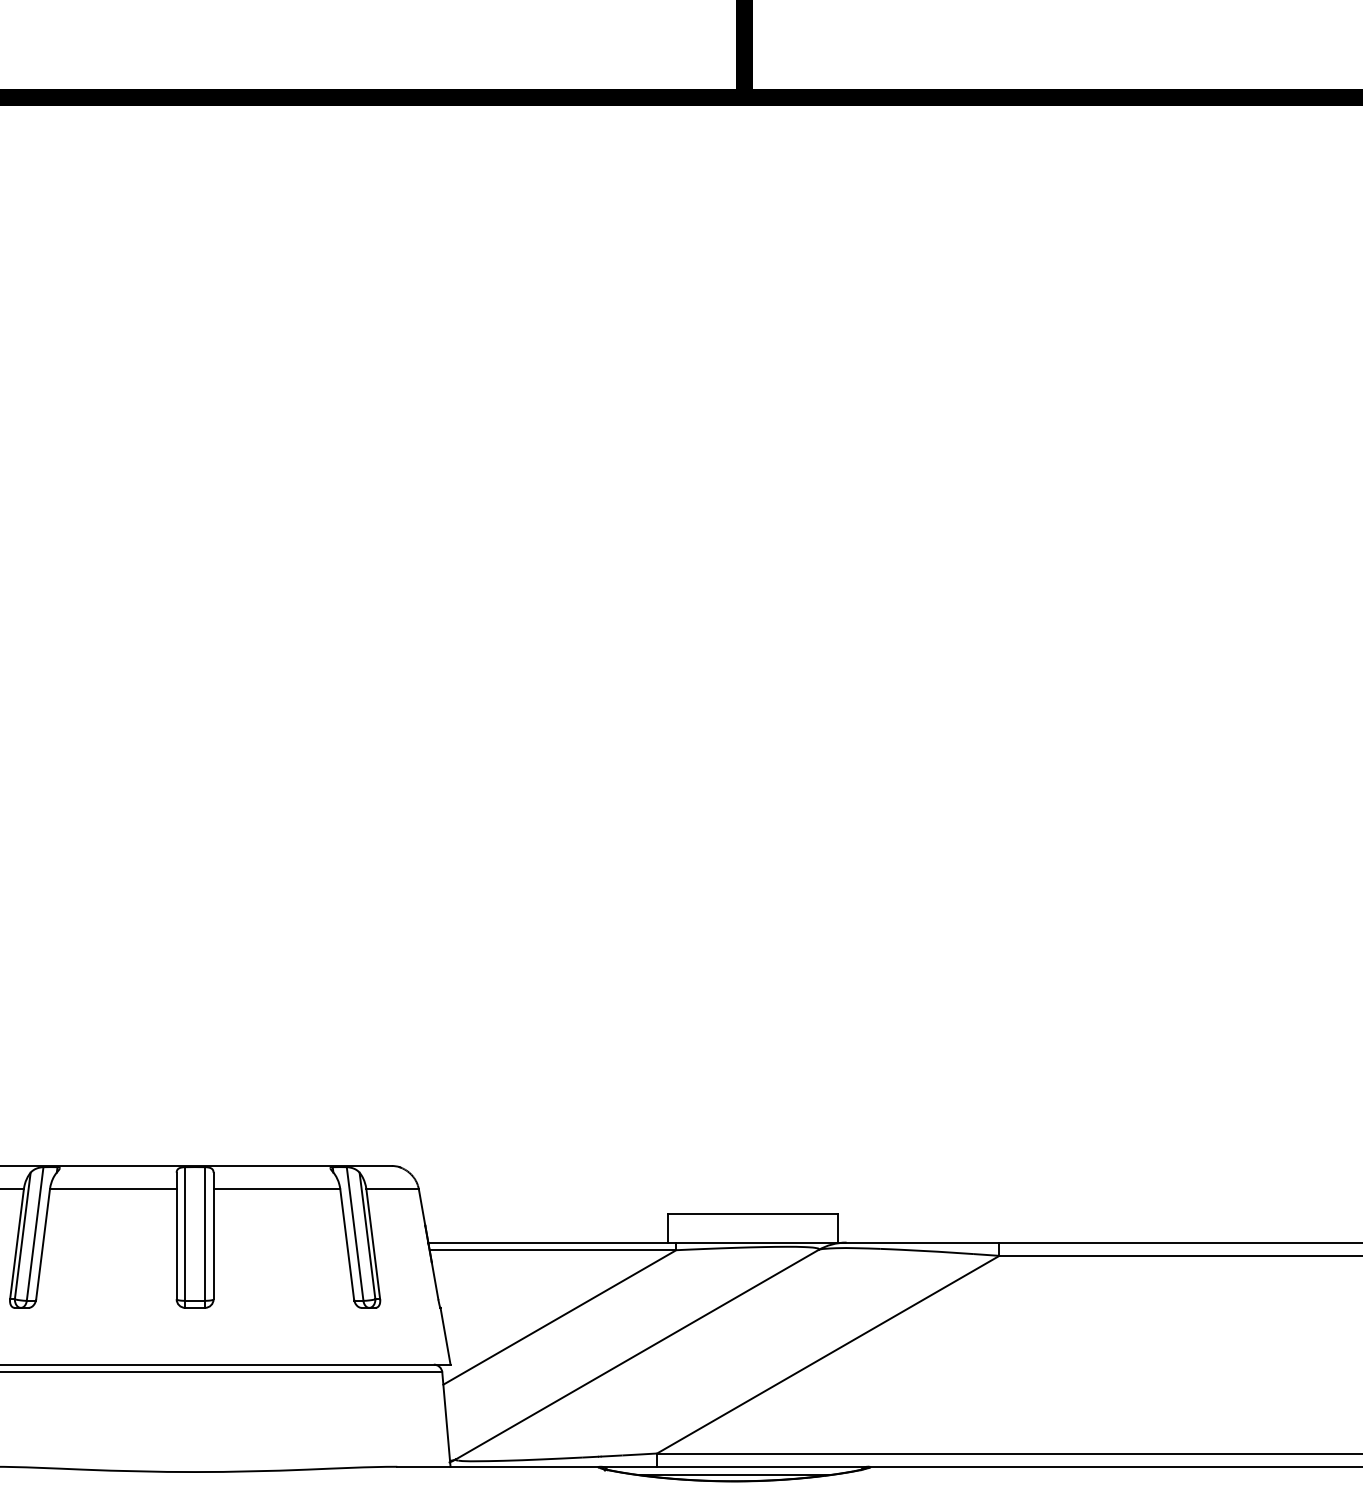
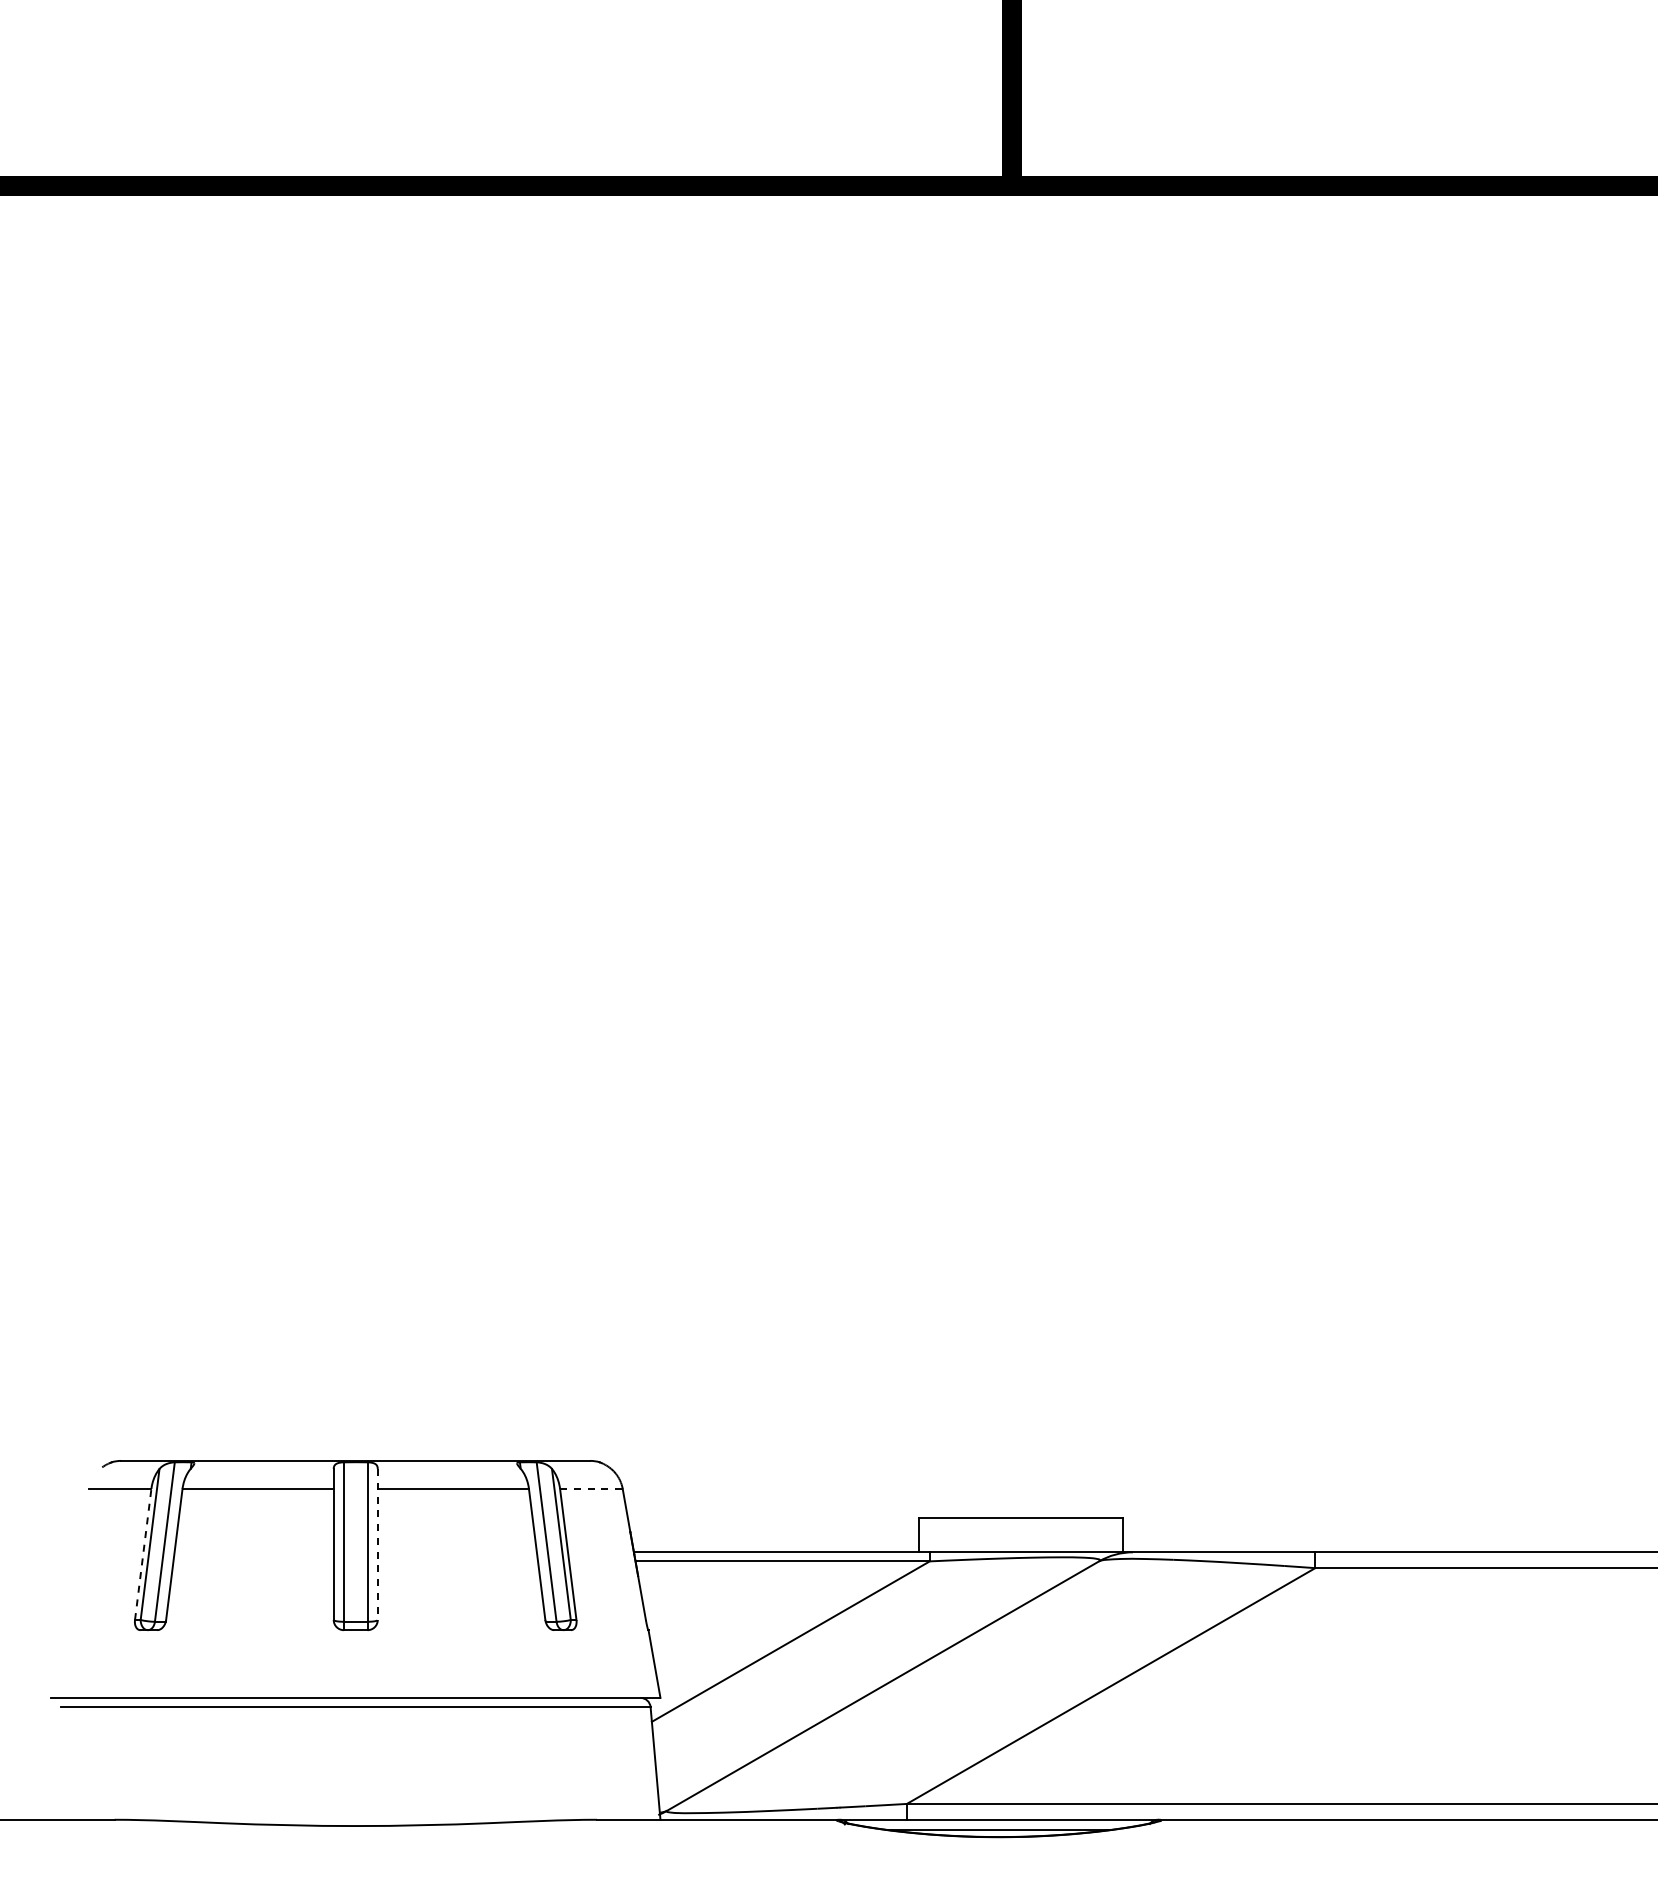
line: (392, 1189) -> (591, 1488), solid -> dashed
line: (213, 1236) -> (377, 1544), solid -> dashed
line: (17, 1243) -> (143, 1553), solid -> dashed

